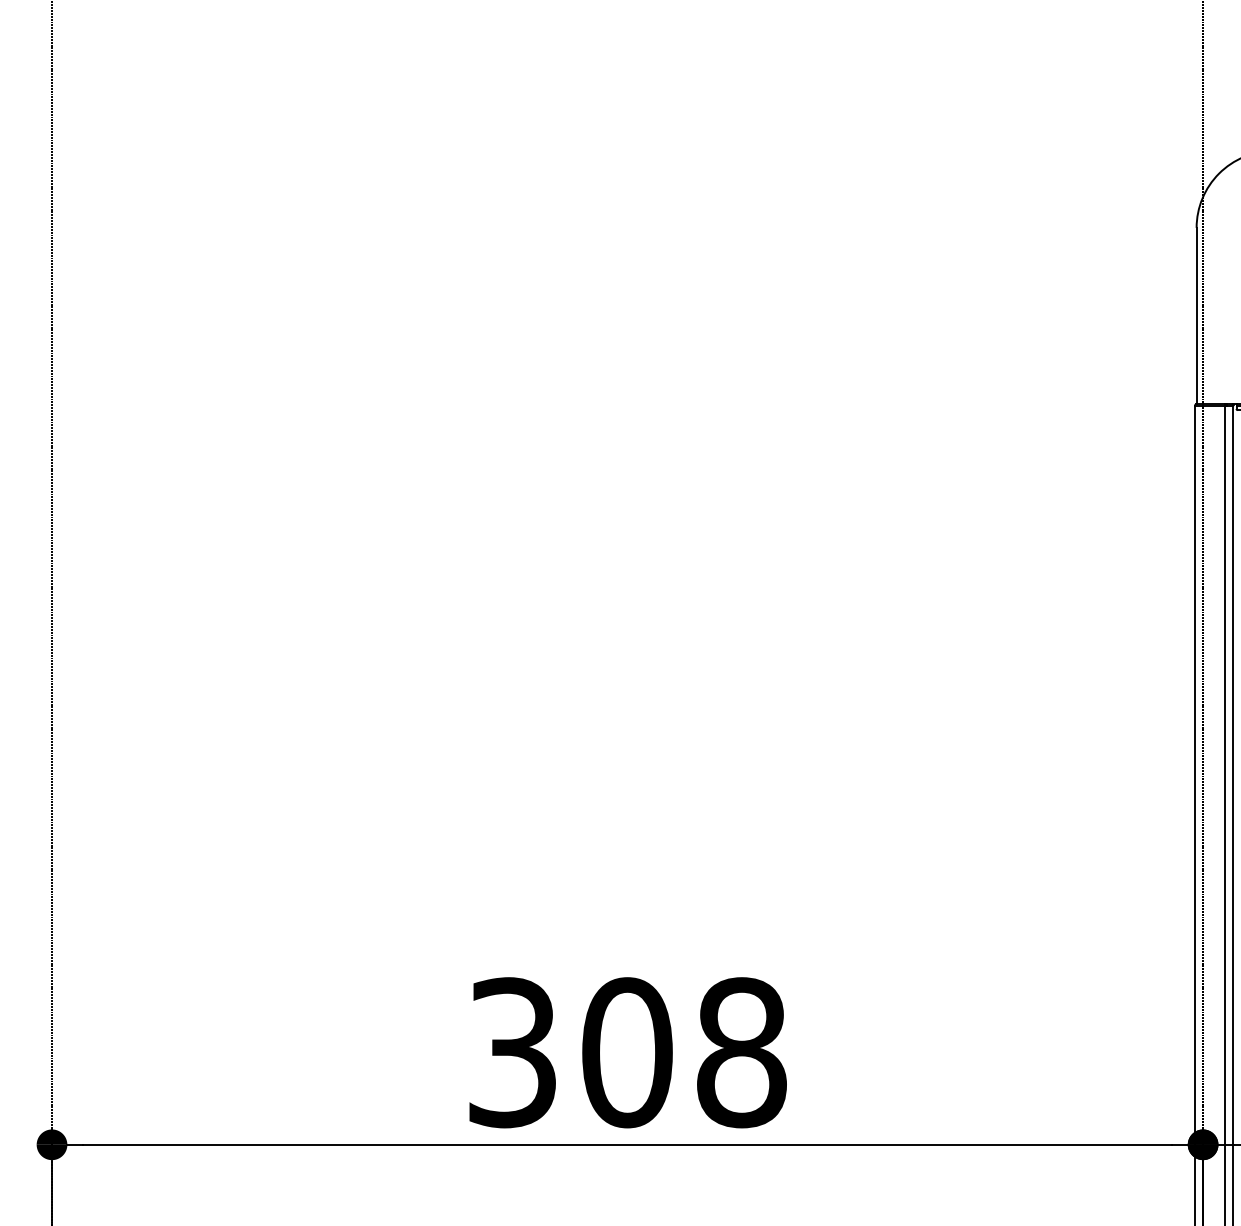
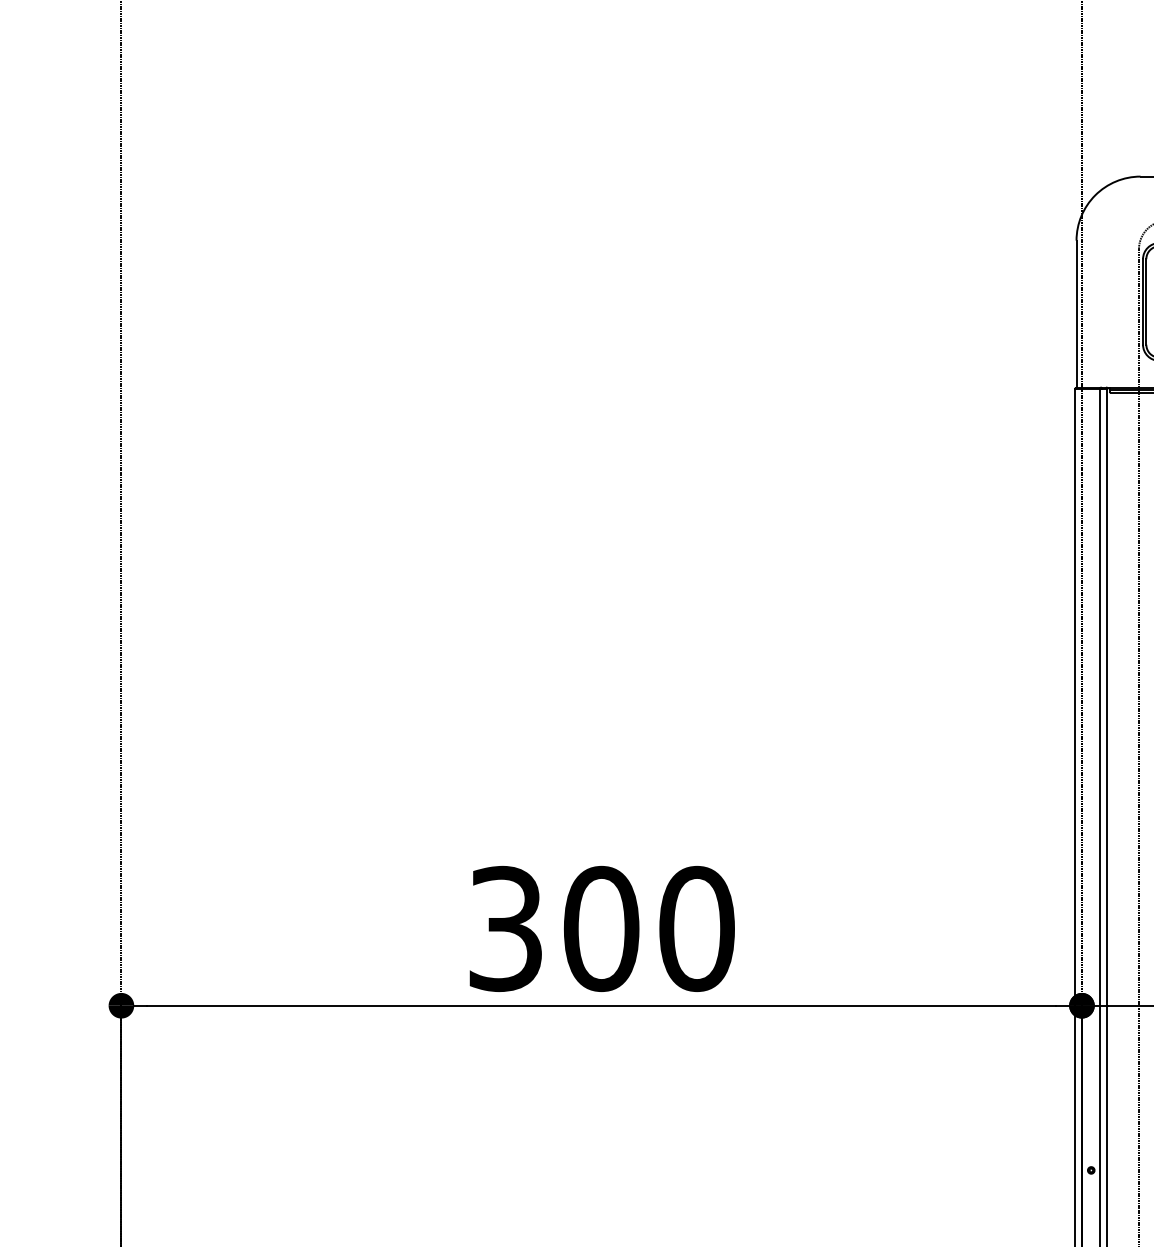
text: (741, 1052) -> (696, 928), 308 -> 300

